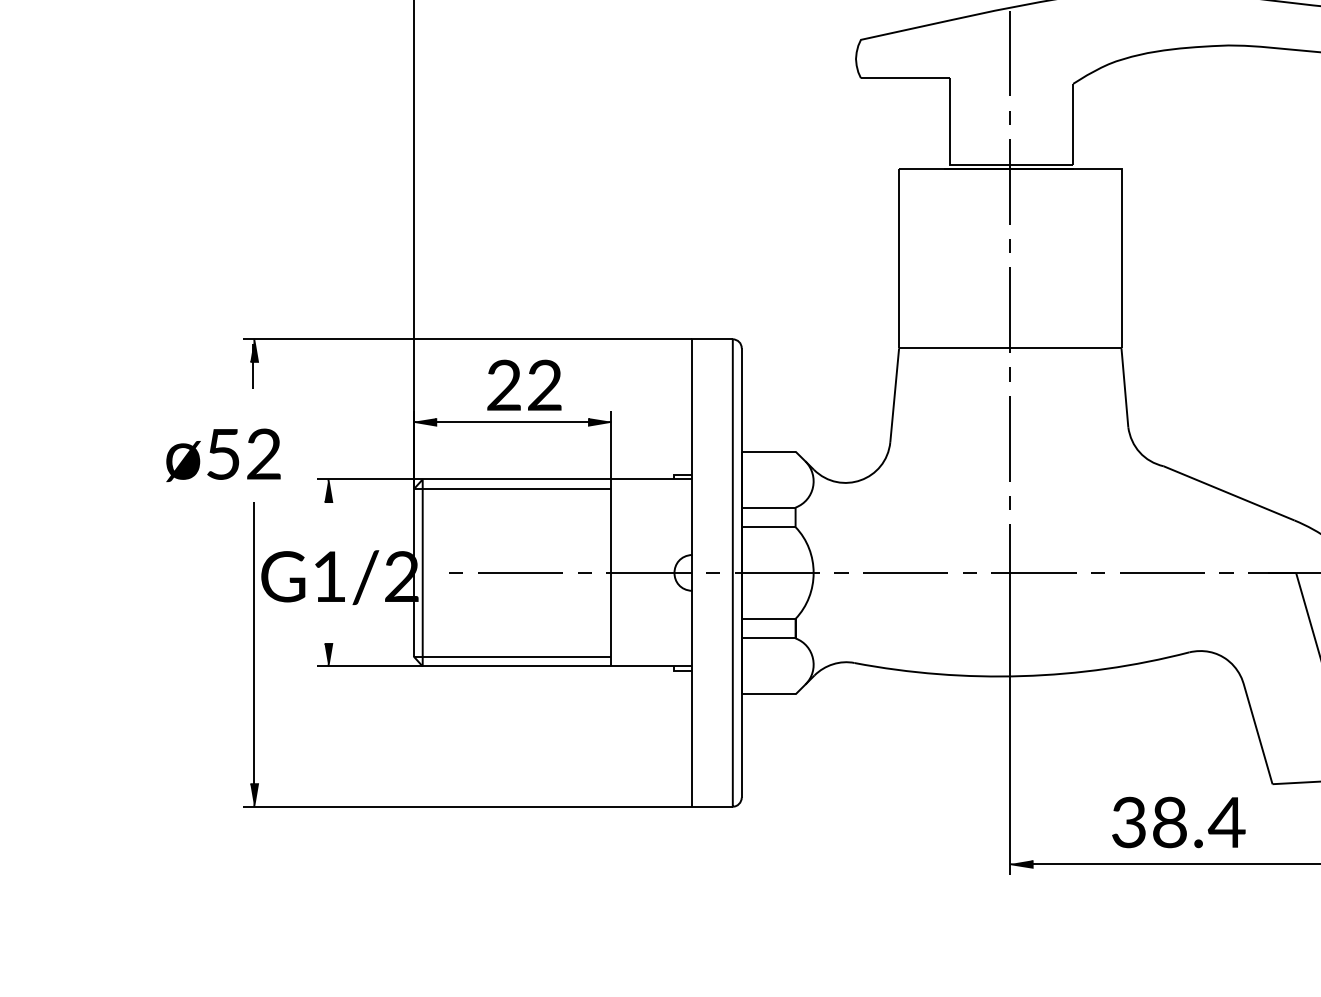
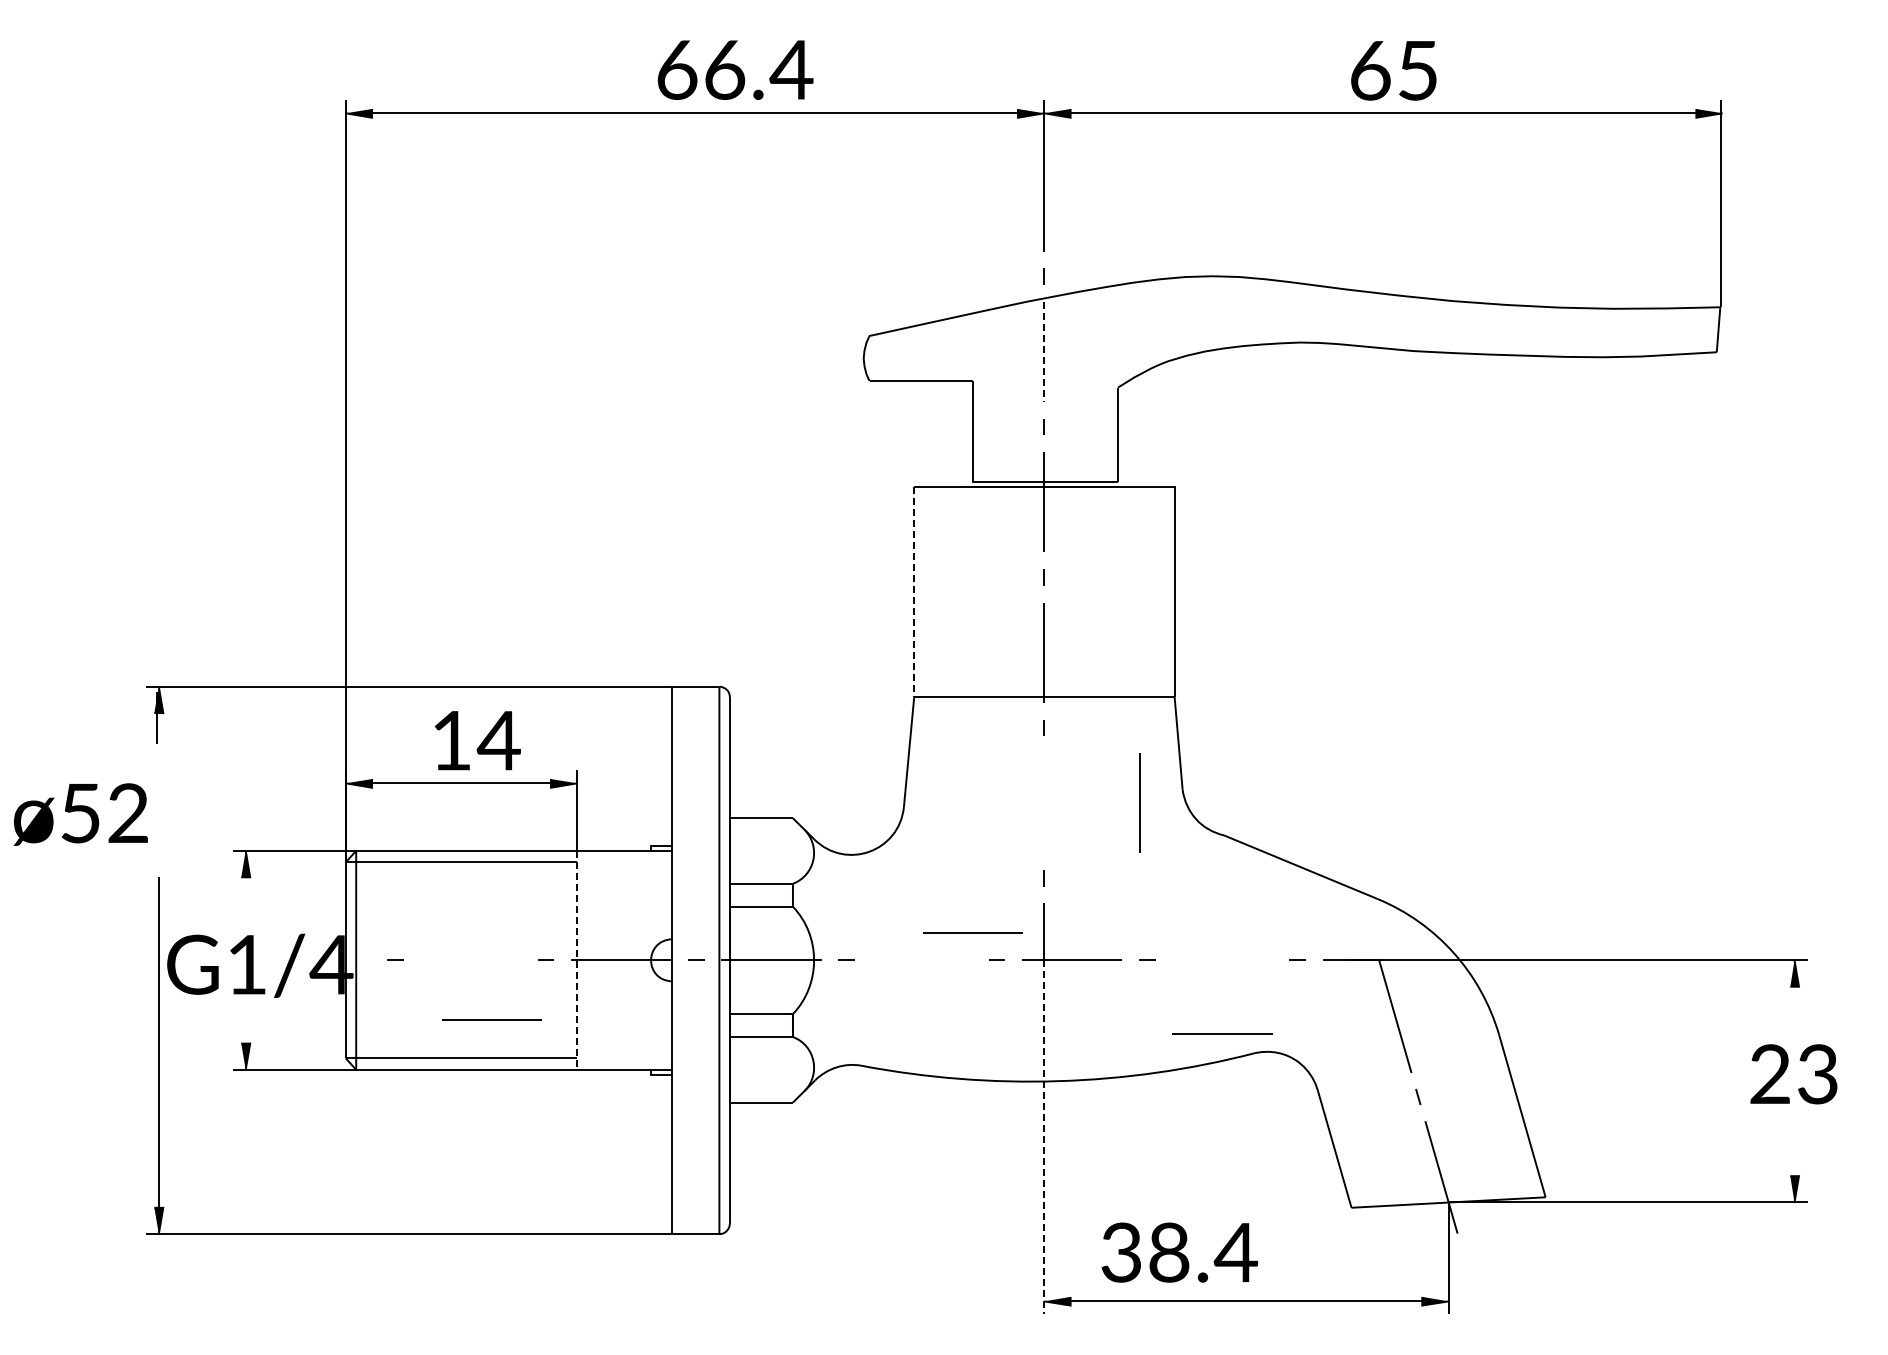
line: (1010, 53) -> (1044, 352), solid -> dashed
line: (899, 258) -> (914, 592), solid -> dashed
text: (524, 385) -> (475, 740), 22 -> 14
line: (1009, 438) -> (1139, 802), moved
text: (223, 455) -> (80, 814), moved
line: (520, 572) -> (491, 1019), moved
line: (905, 572) -> (972, 932), moved
line: (1162, 572) -> (1222, 1033), moved
line: (611, 573) -> (577, 960), solid -> dashed
text: (401, 576) -> (331, 964), G1/2 -> G1/4
line: (1010, 724) -> (1044, 1137), solid -> dashed
text: (1178, 822) -> (1179, 1252), moved

